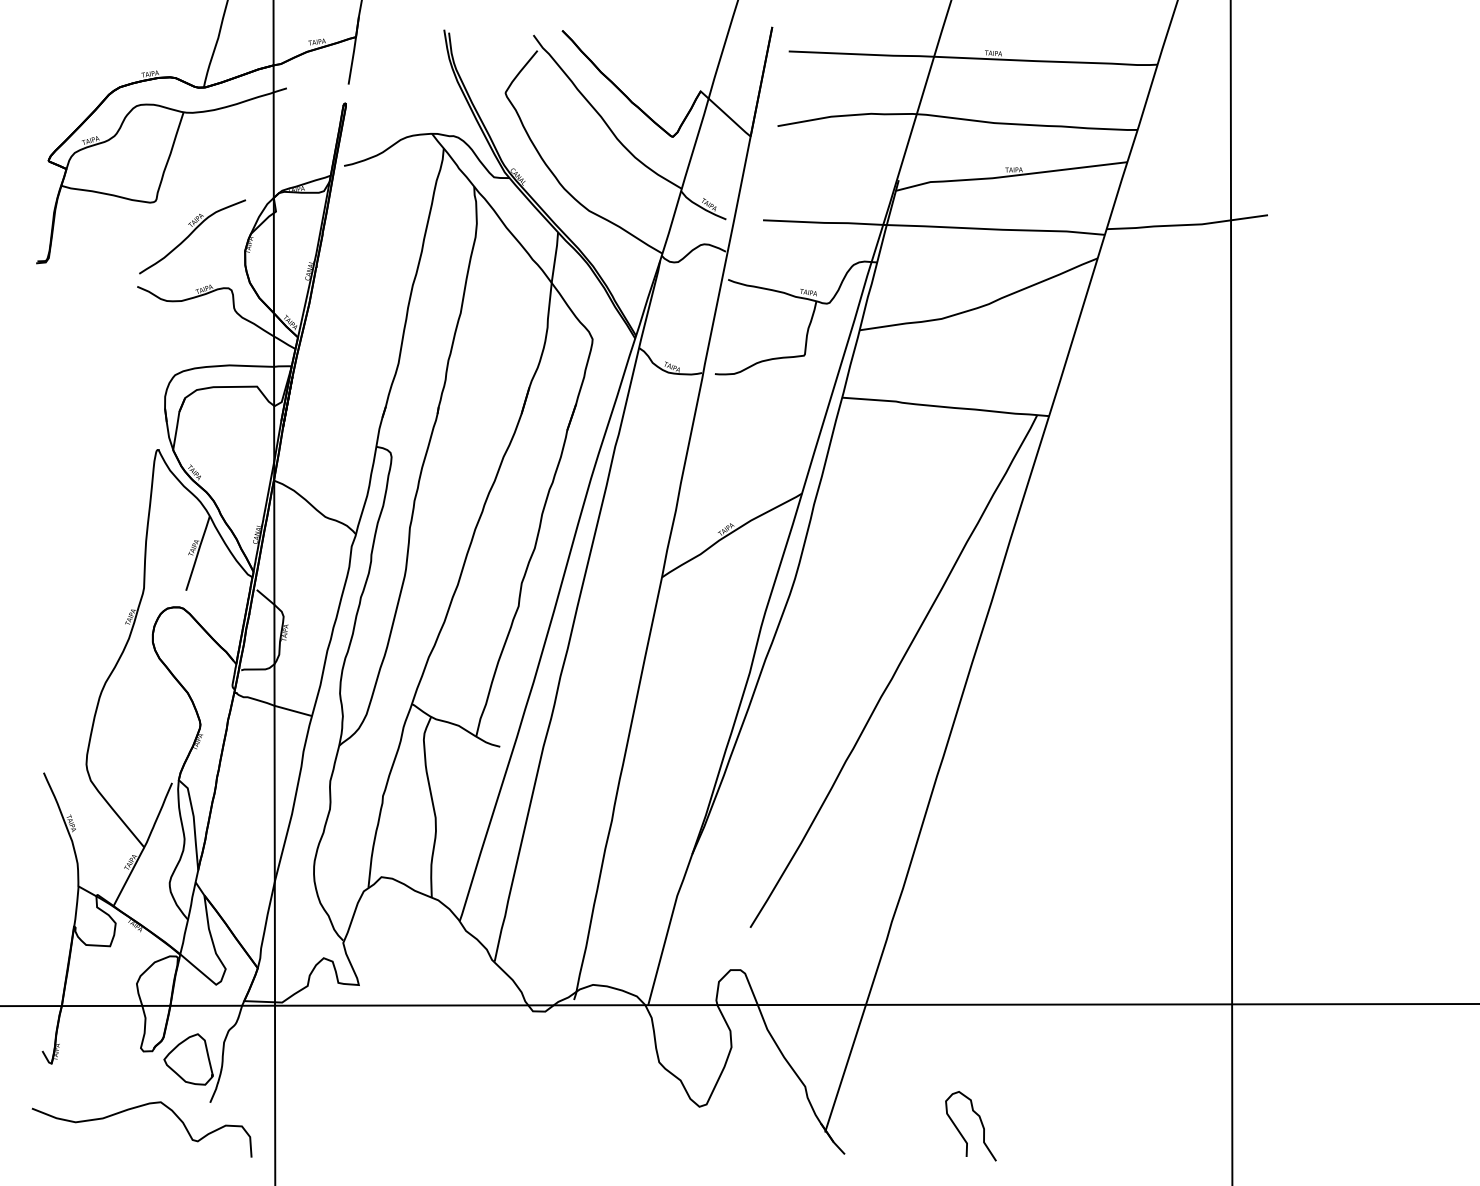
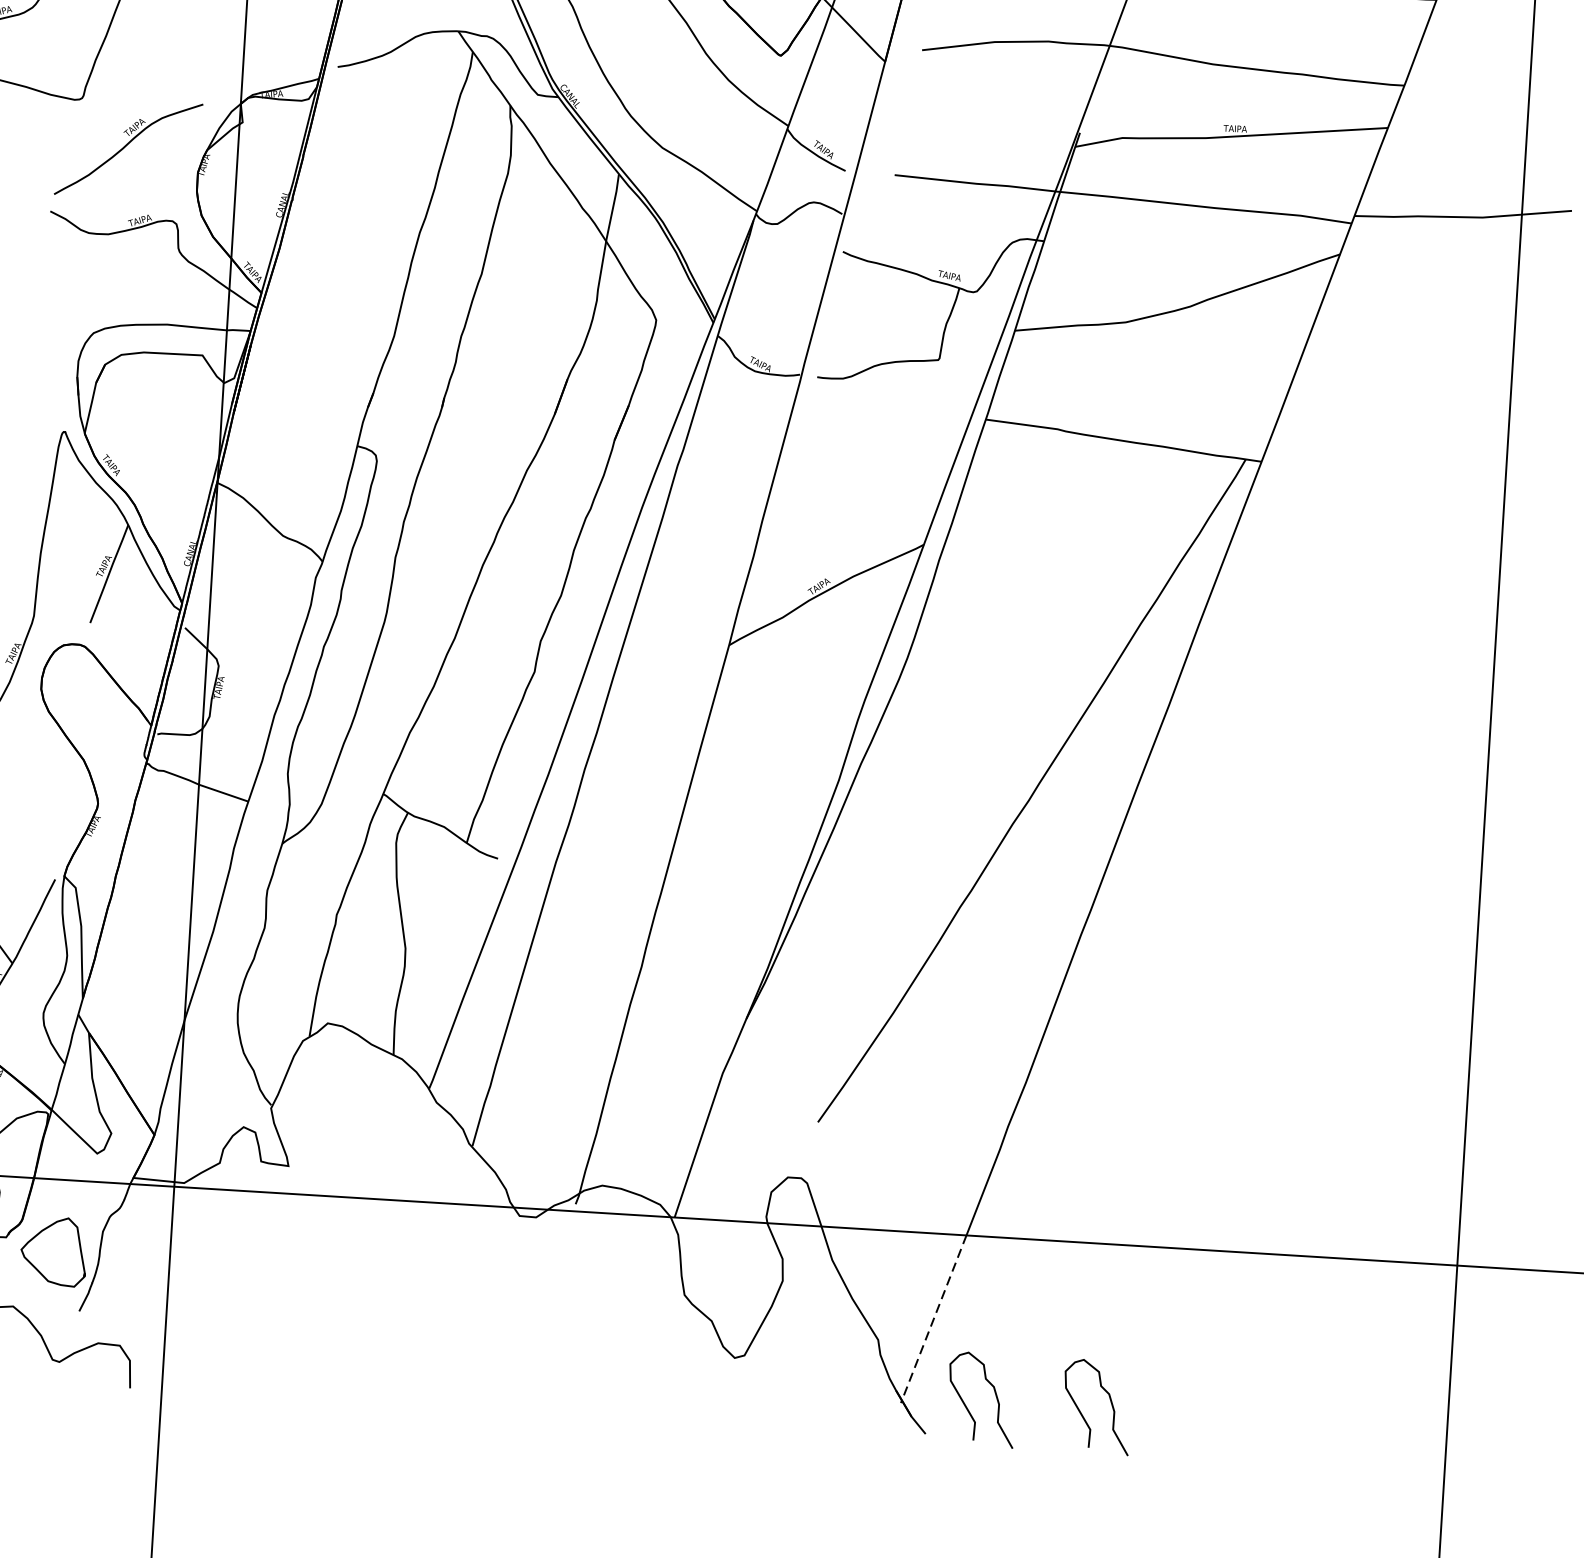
line: (845, 1069) -> (933, 1320), solid -> dashed
curve: (894, 1122) -> (994, 1395), added

